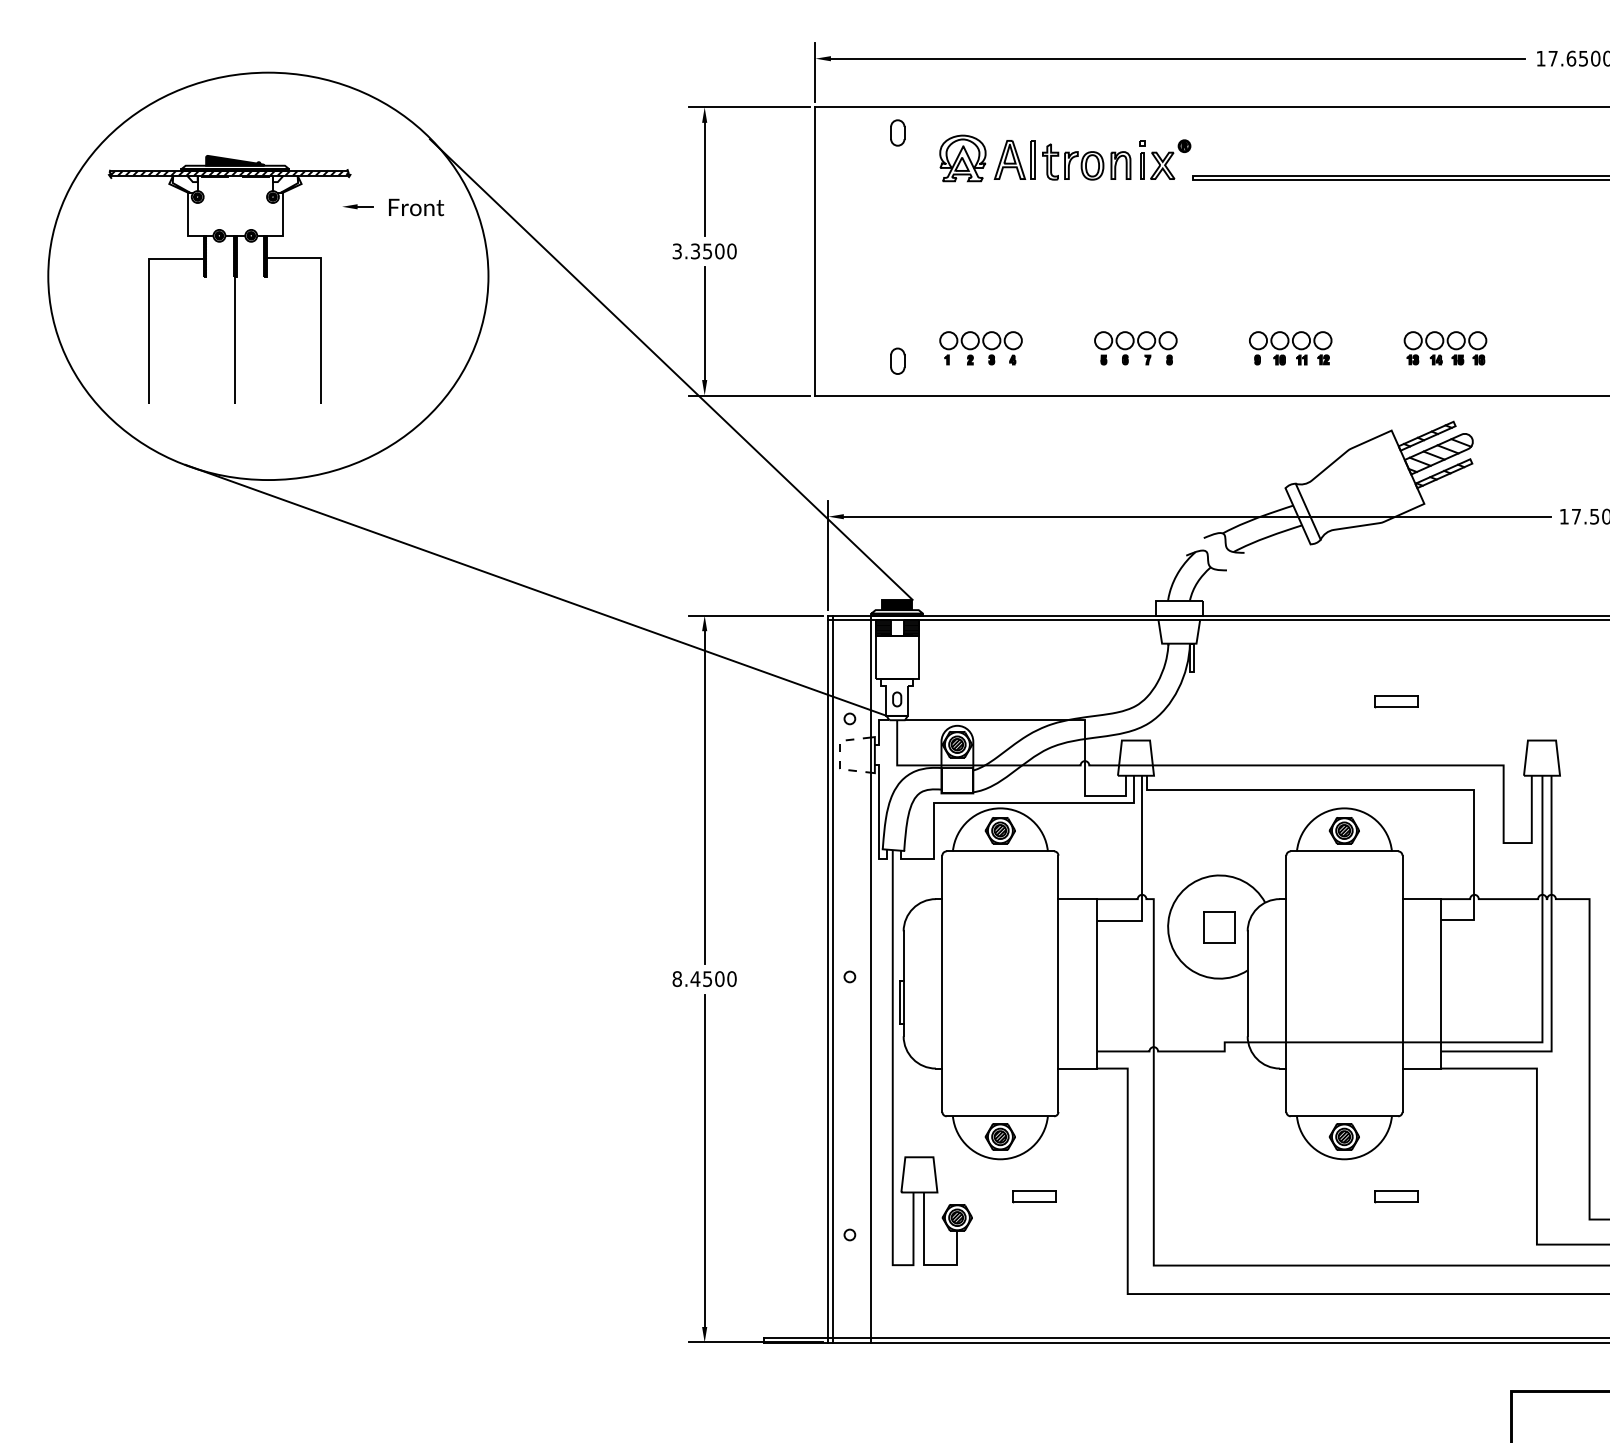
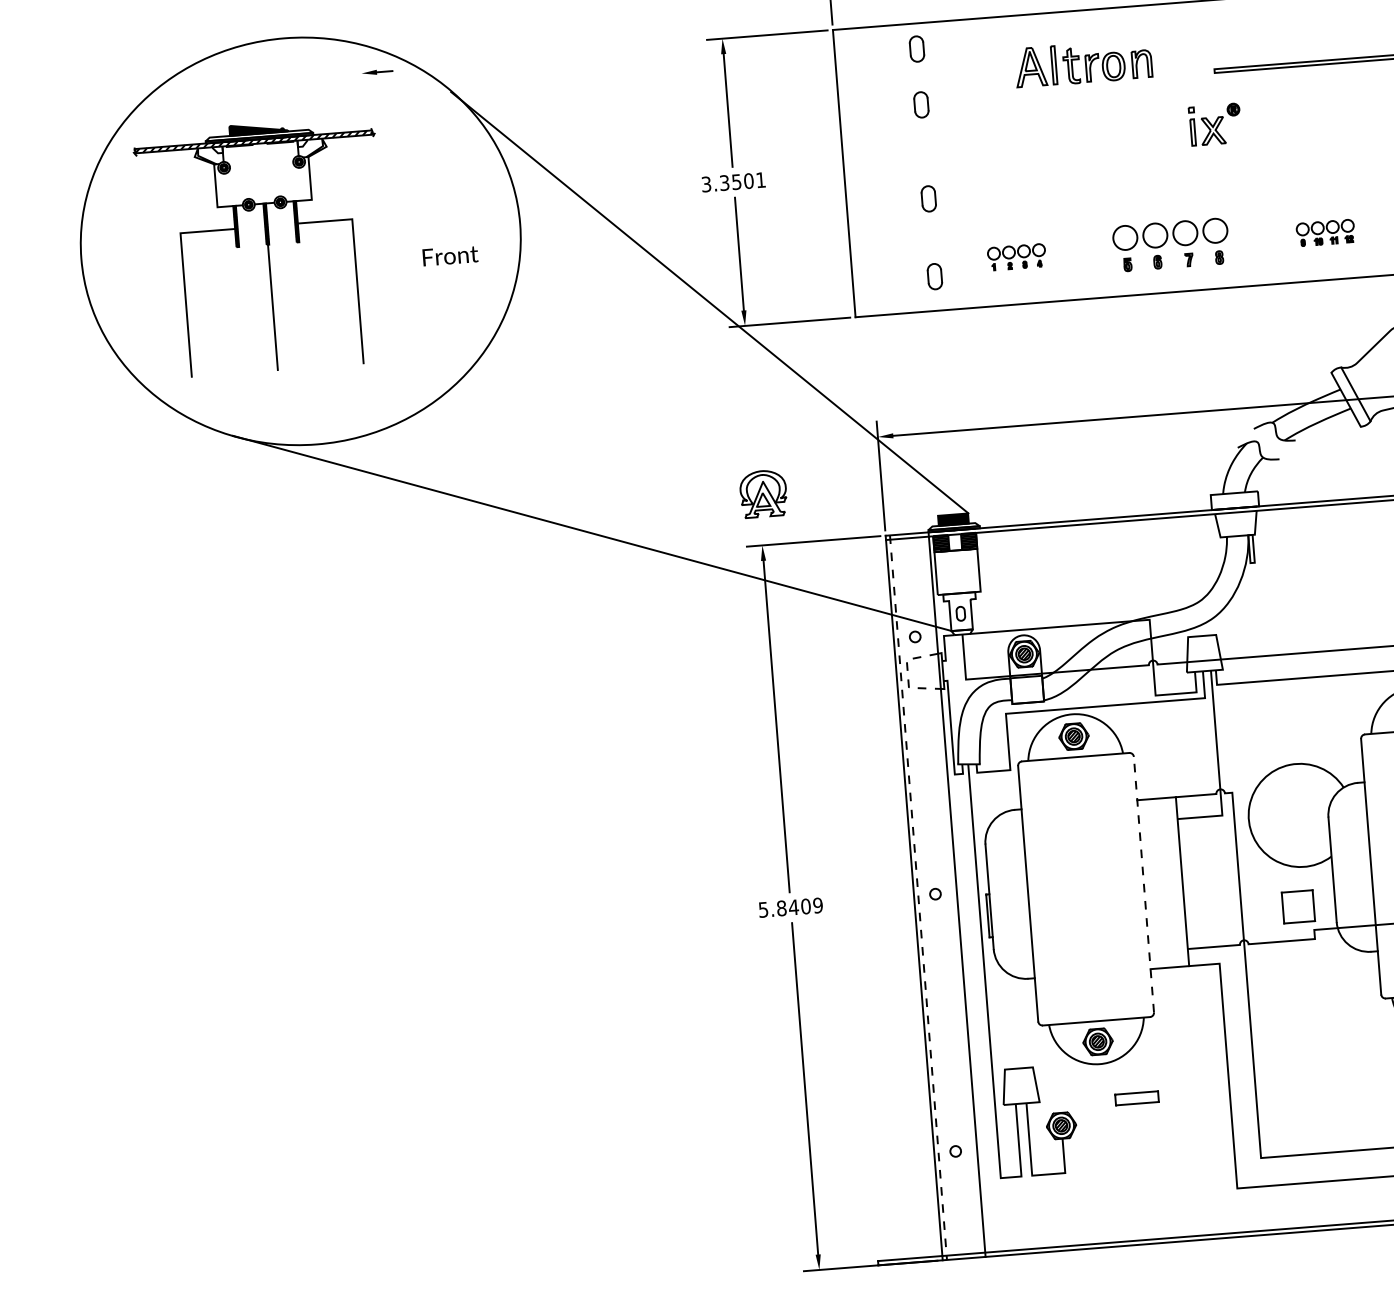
part: (962, 158) -> (763, 494), moved
part: (1165, 159) -> (1215, 124), moved
part: (897, 188) -> (921, 104), added
part: (357, 206) -> (376, 72), moved
text: (416, 207) -> (450, 255), moved
text: (731, 251) -> (760, 180), 3.3500 -> 3.3501
part: (897, 282) -> (928, 198), added
part: (980, 348) -> (1016, 257), size x0.7
part: (1135, 348) -> (1170, 245), size x1.4
part: (1290, 348) -> (1325, 233), size x0.7
part: (1219, 927) -> (1298, 907), moved
text: (704, 979) -> (790, 908), 8.4500 -> 5.8409
line: (832, 979) -> (918, 898), solid -> dashed
line: (1058, 983) -> (1143, 884), solid -> dashed

